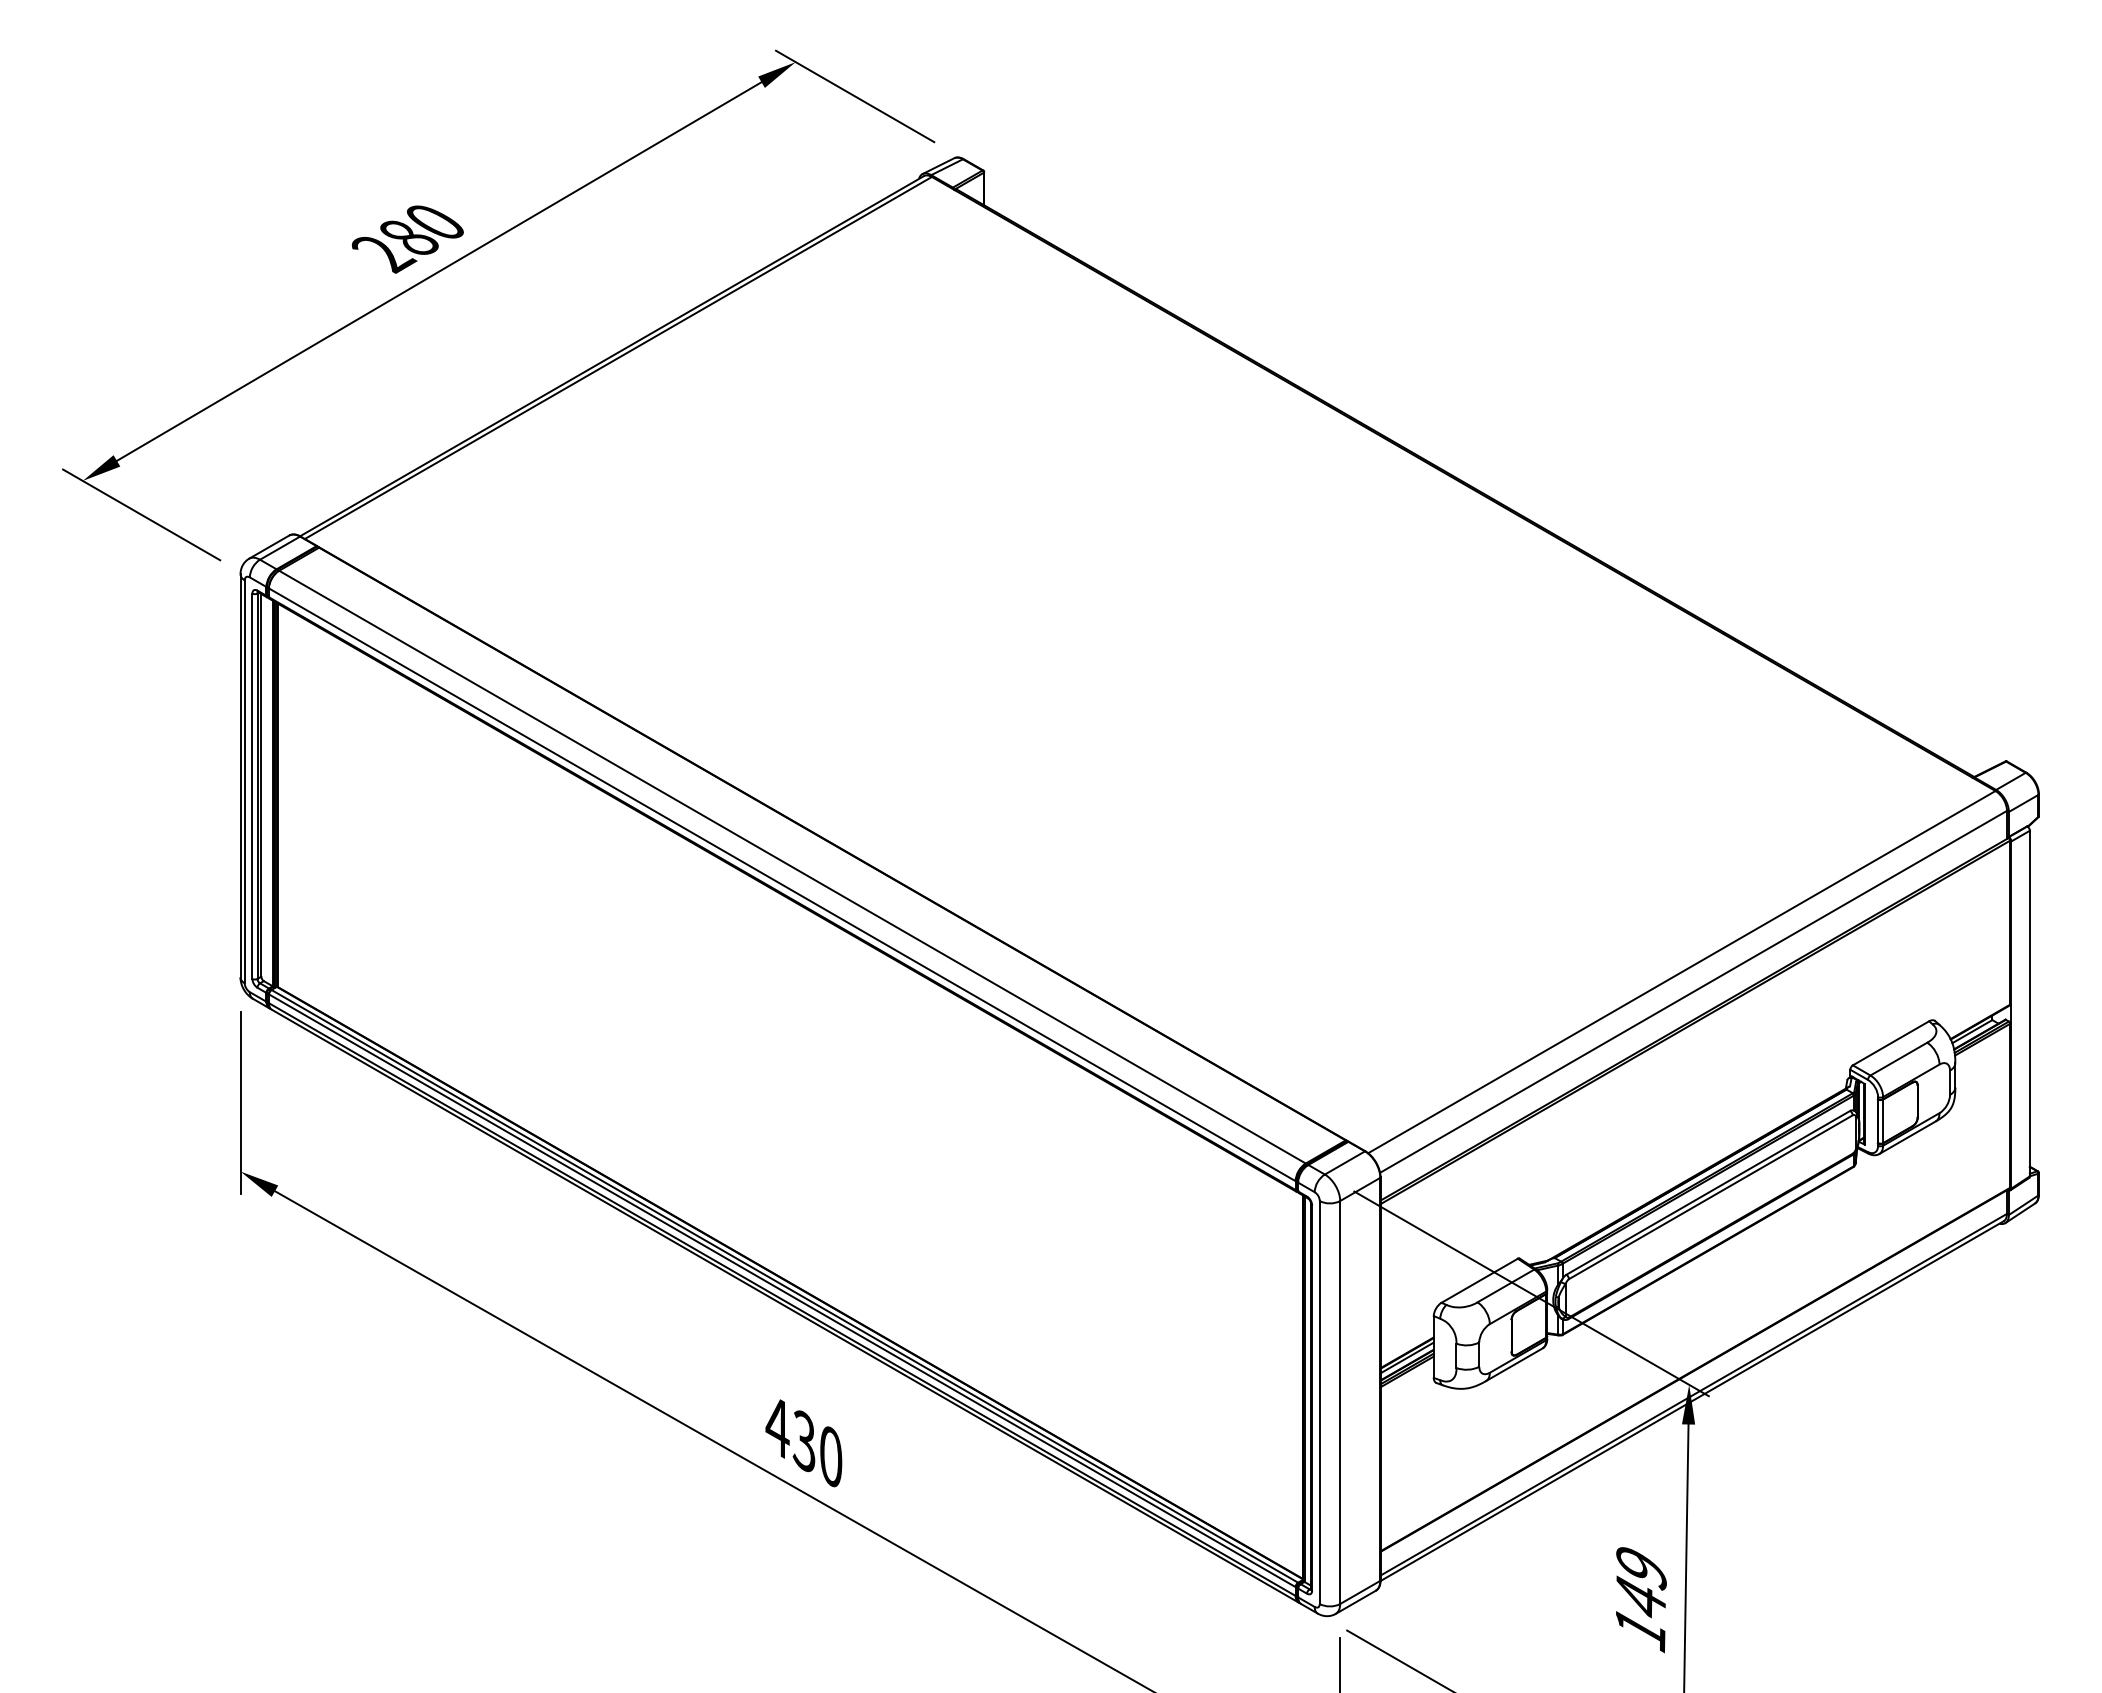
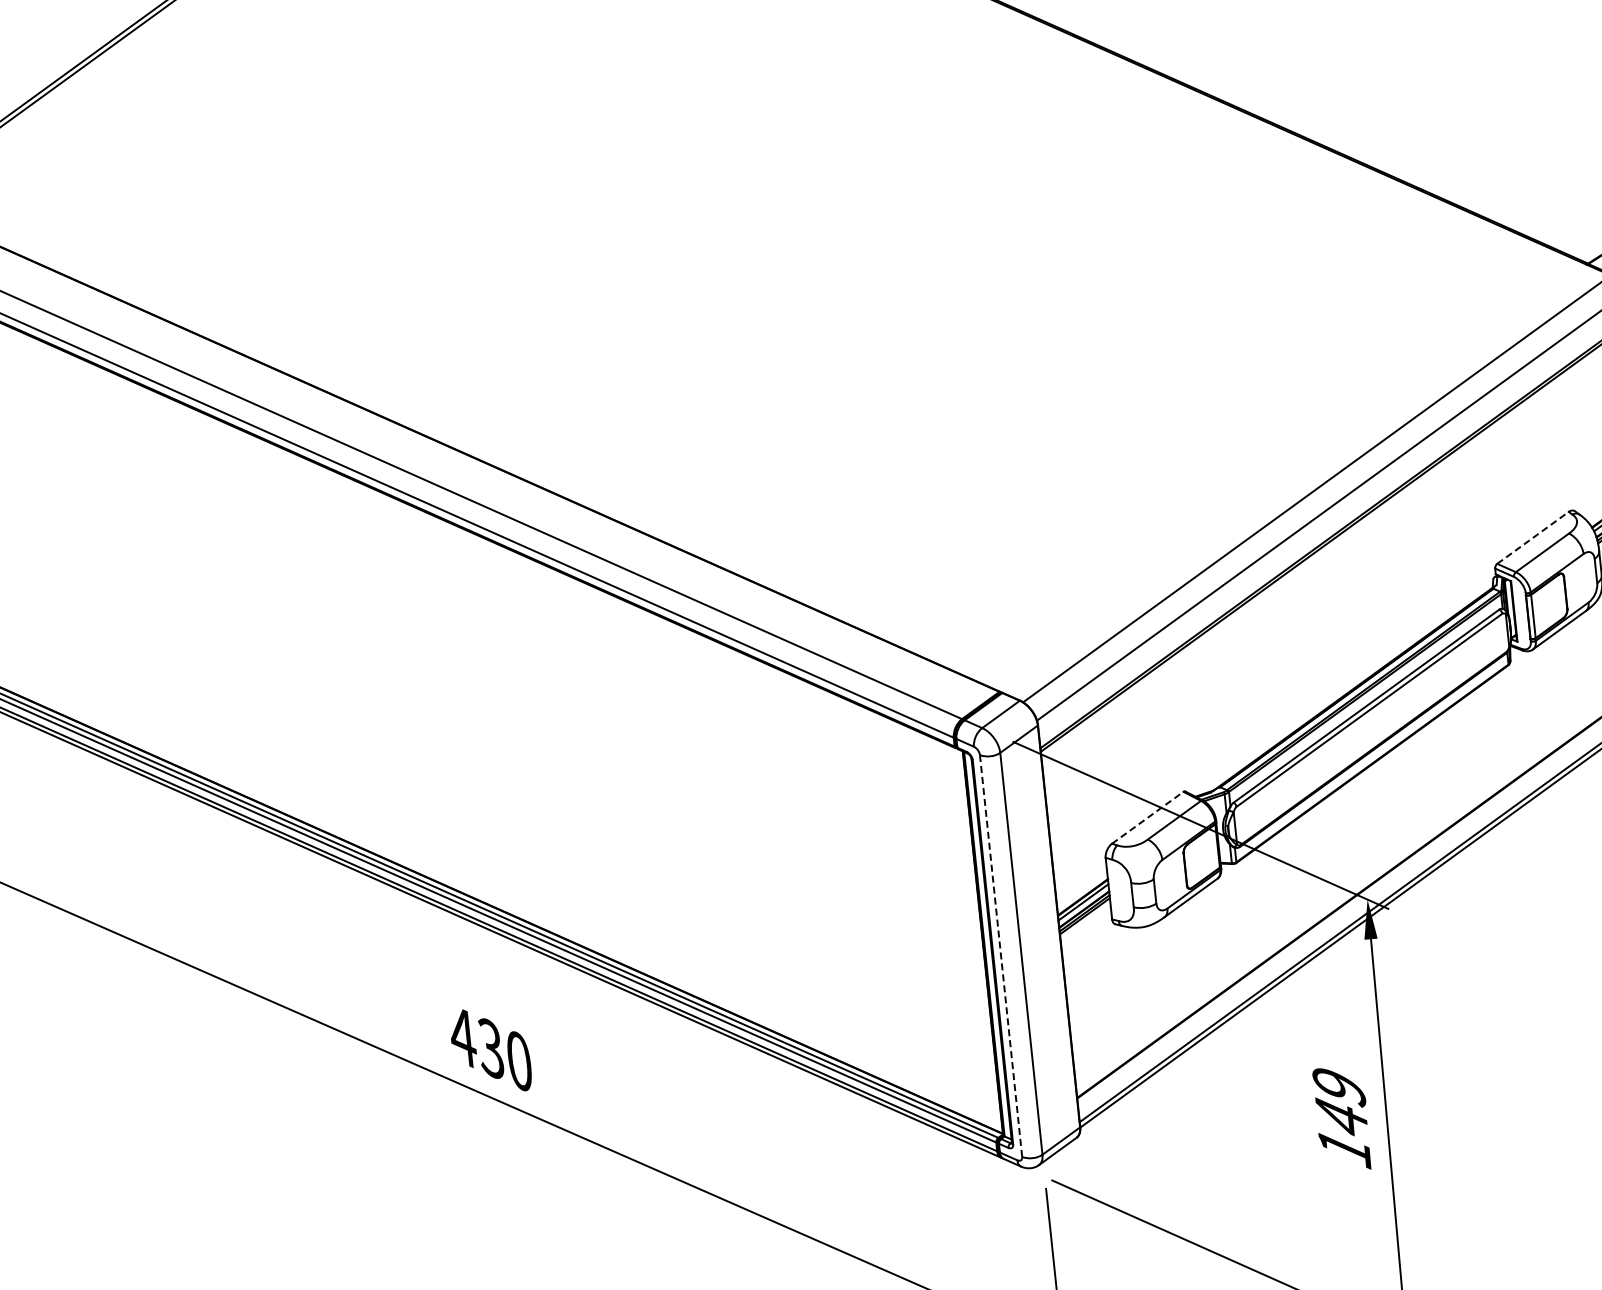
line: (1891, 1043) -> (1533, 538), solid -> dashed
line: (1480, 1280) -> (1148, 817), solid -> dashed
line: (1319, 1402) -> (1000, 955), solid -> dashed

